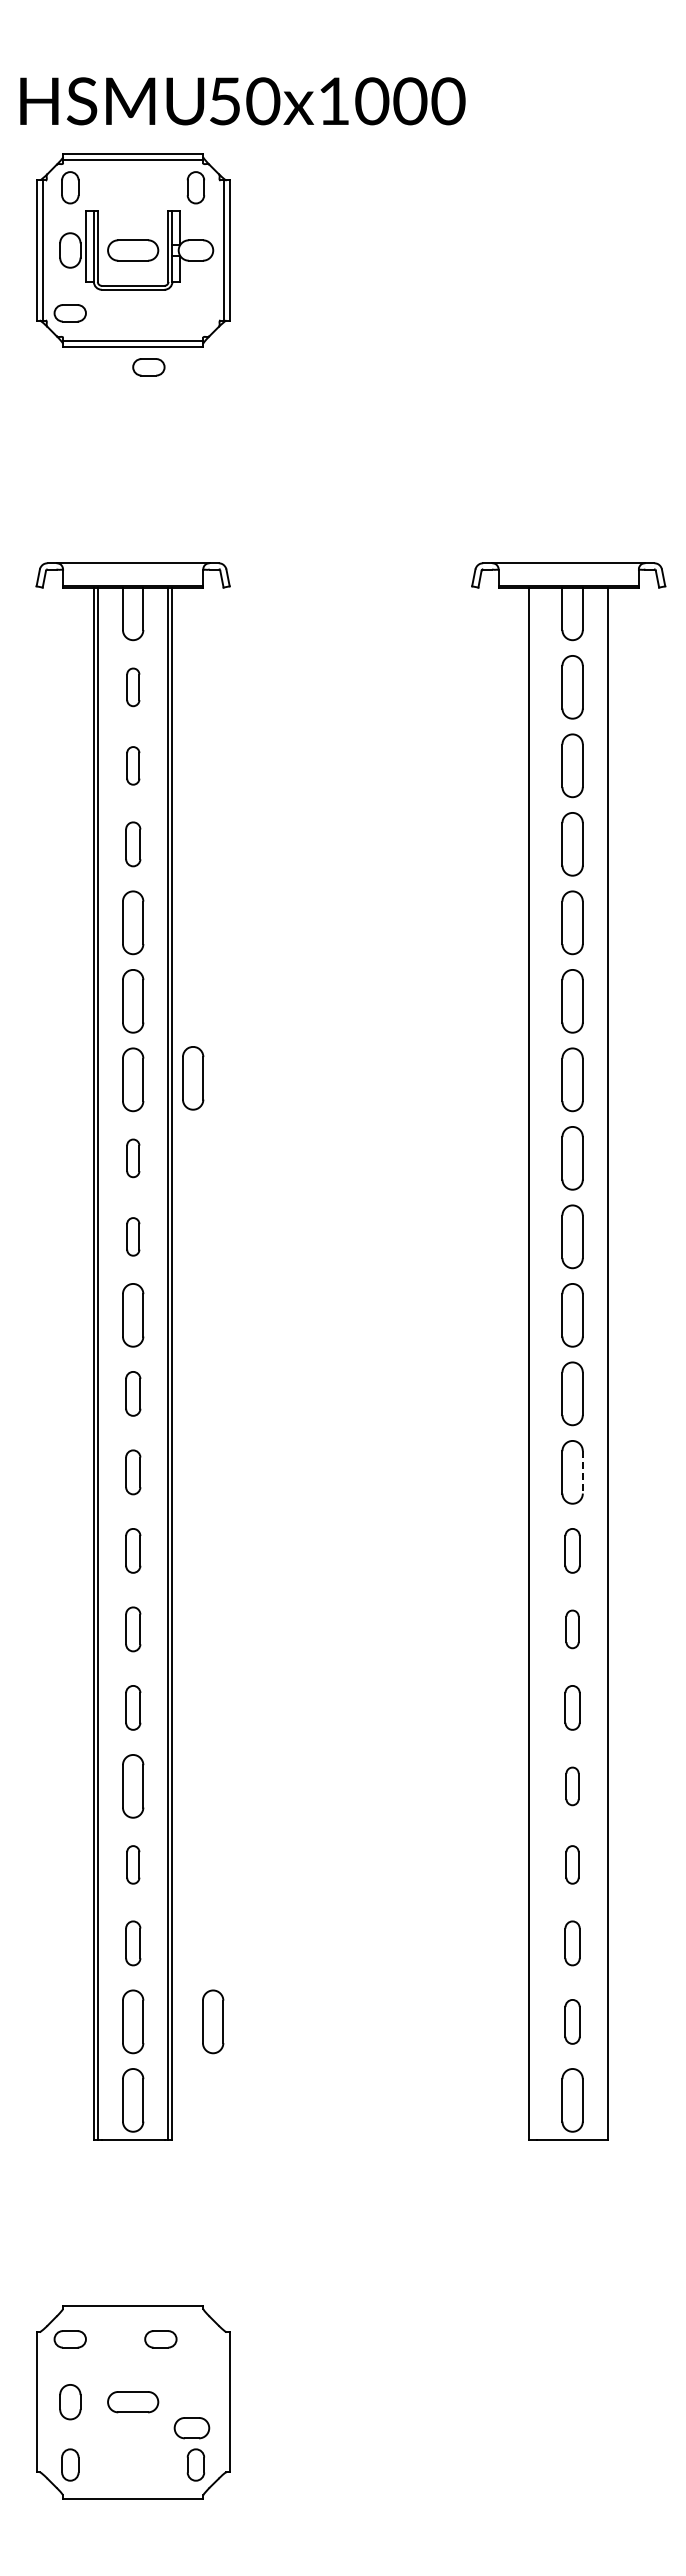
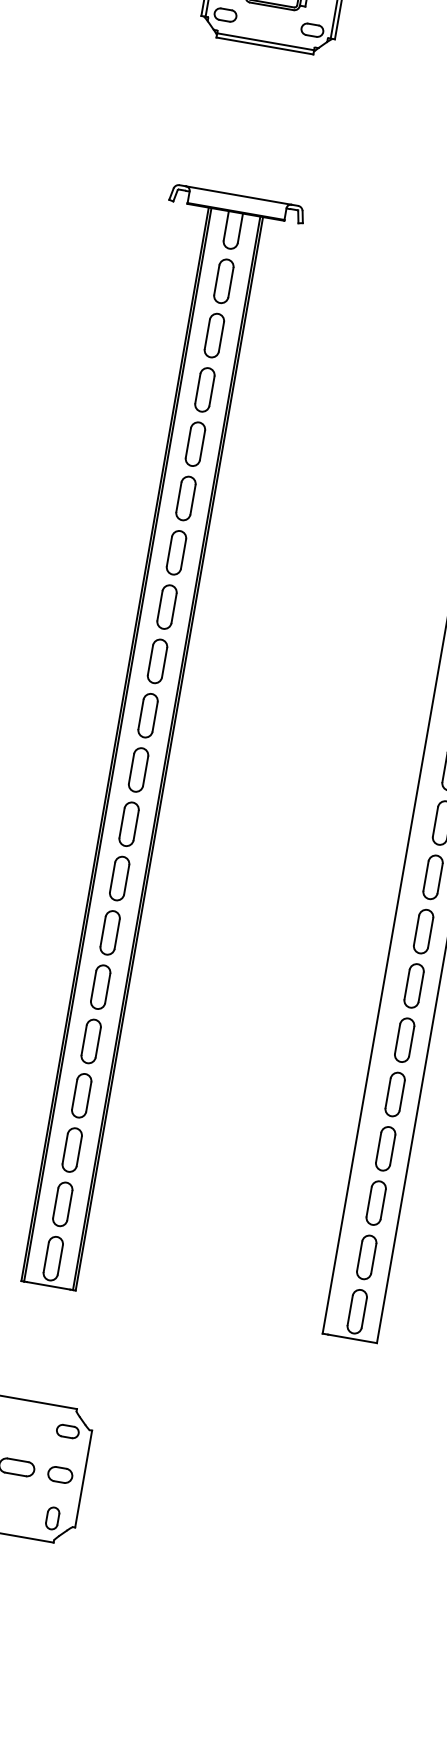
part: (148, 367) -> (312, 30), moved
part: (133, 687) -> (224, 281), size x1.67
part: (133, 765) -> (214, 335), size x1.67
part: (133, 844) -> (205, 390), size x1.43
part: (193, 1078) -> (218, 559), removed
part: (133, 1158) -> (167, 607), size x1.67
part: (133, 1236) -> (157, 661), size x1.67
part: (133, 1393) -> (138, 769), size x1.43
part: (133, 1472) -> (129, 824), size x1.43
line: (582, 1472) -> (439, 878), dashed -> solid
part: (133, 1550) -> (119, 878), size x1.43
part: (572, 1550) -> (423, 931), size x1.43
part: (133, 1629) -> (110, 933), size x1.43
part: (572, 1629) -> (414, 986), size x1.67
part: (133, 1707) -> (100, 986), size x1.43
part: (572, 1707) -> (404, 1039), size x1.43
part: (572, 1786) -> (395, 1094), size x1.67
part: (133, 1864) -> (82, 1095), size x1.67
part: (572, 1864) -> (385, 1148), size x1.67
part: (133, 1943) -> (72, 1150), size x1.43
part: (572, 1943) -> (376, 1203), size x1.43
part: (213, 2021) -> (118, 1213), removed
part: (572, 2021) -> (366, 1257), size x1.43
part: (160, 2339) -> (67, 1431), moved
part: (191, 2428) -> (59, 1475), moved

